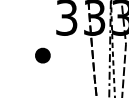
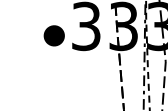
part: (42, 55) -> (53, 35), moved

